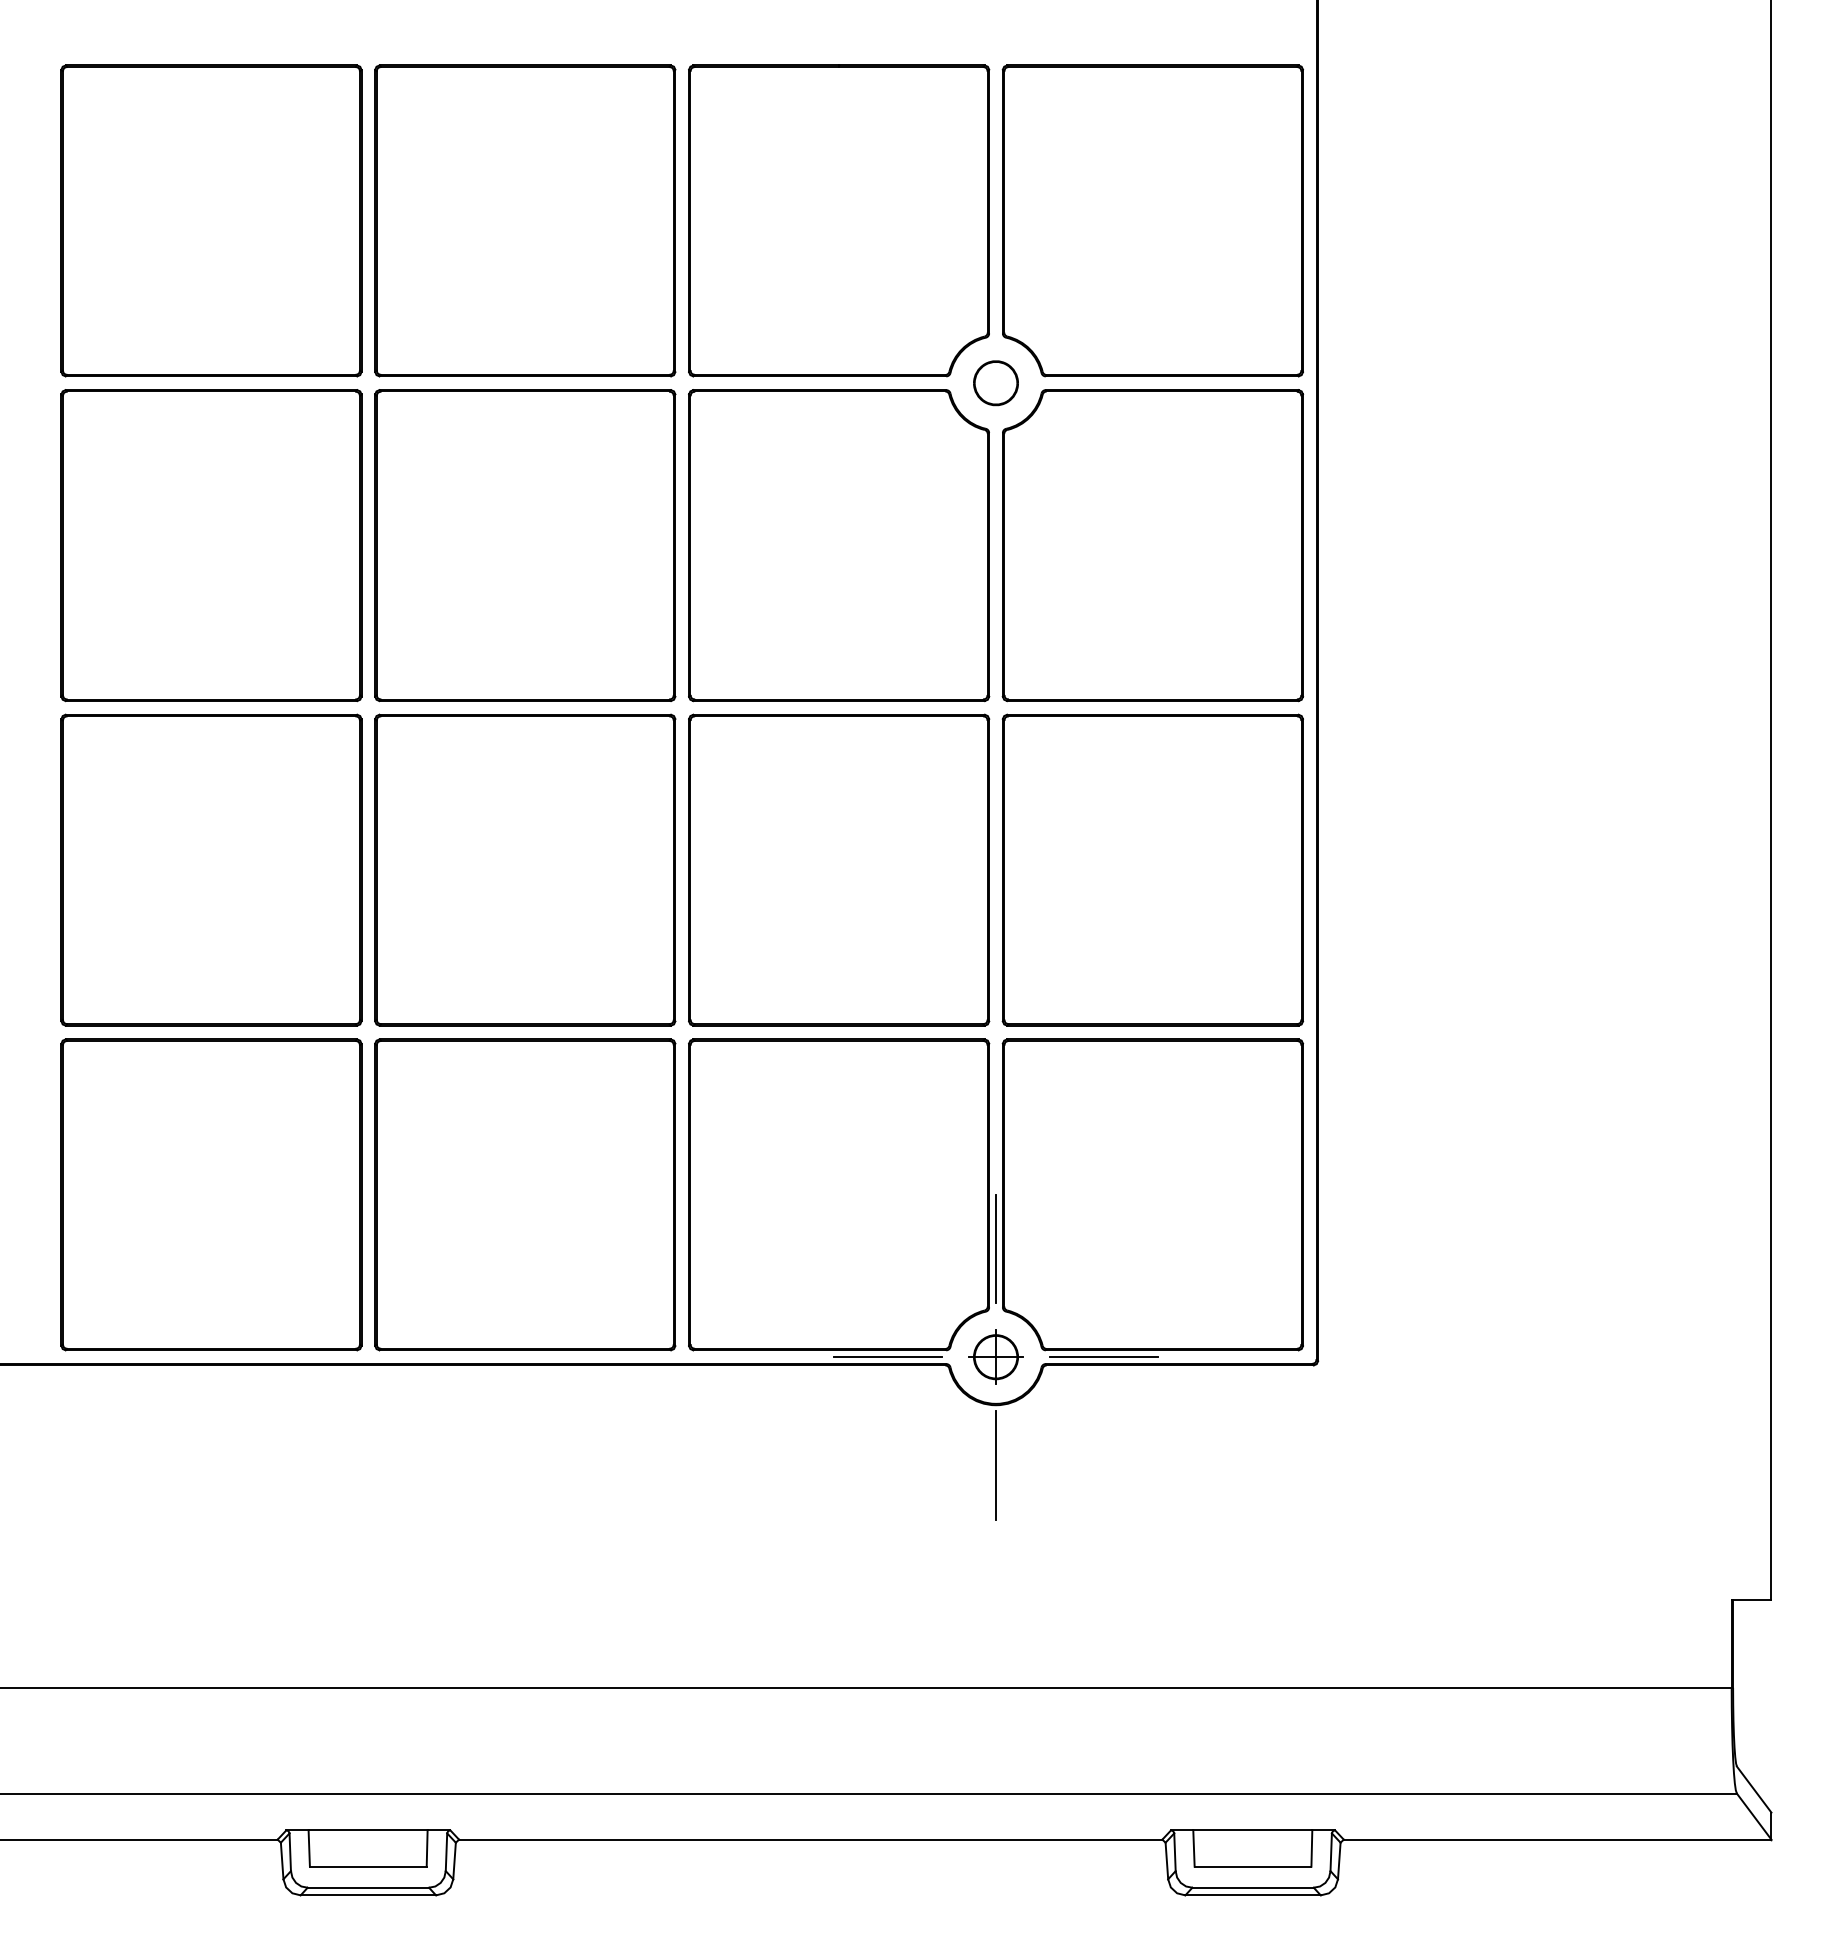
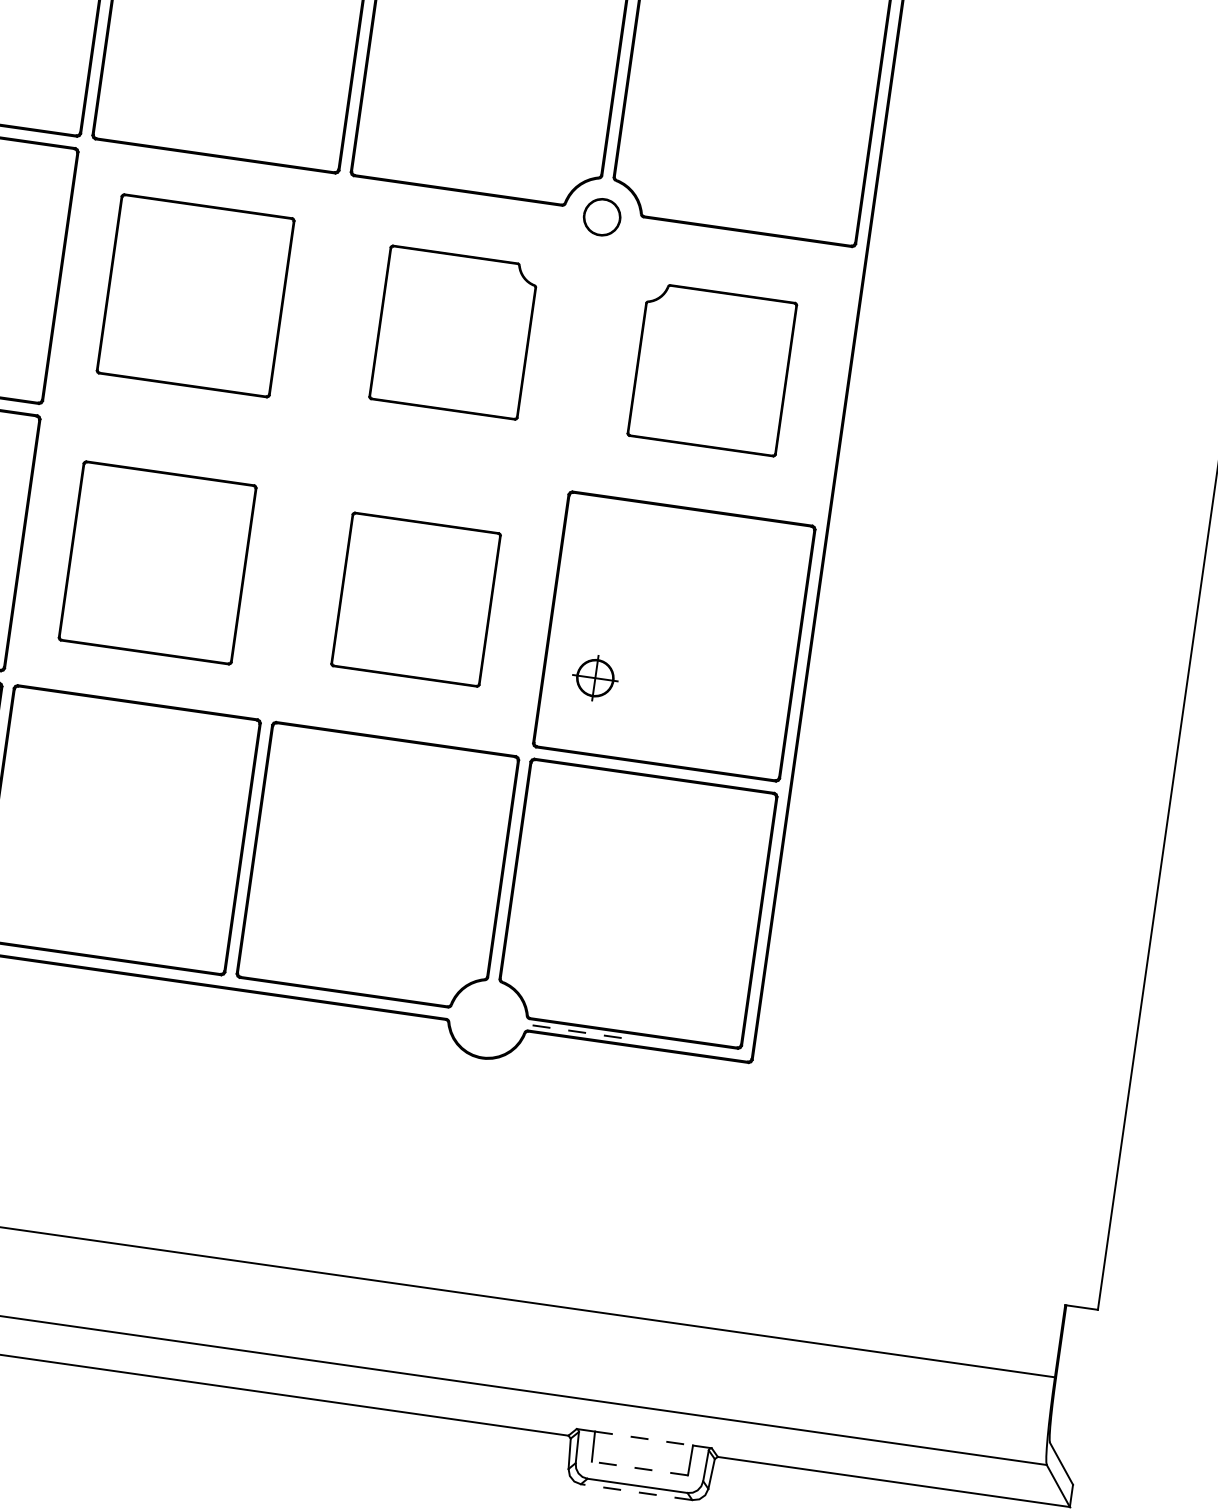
part: (525, 545) -> (195, 295), size x0.7
part: (839, 545) -> (454, 332), size x0.6
part: (1152, 545) -> (711, 369), size x0.6
part: (525, 869) -> (157, 562), size x0.7
part: (839, 869) -> (416, 599), size x0.6
line: (996, 1248) -> (501, 929), removed
part: (995, 1356) -> (595, 677), moved
line: (887, 1357) -> (398, 1006), removed
line: (1104, 1357) -> (577, 1031), solid -> dashed
line: (996, 1465) -> (475, 1108), removed
line: (1252, 1830) -> (643, 1438), solid -> dashed
line: (1252, 1866) -> (639, 1468), solid -> dashed
line: (1253, 1895) -> (636, 1492), solid -> dashed

